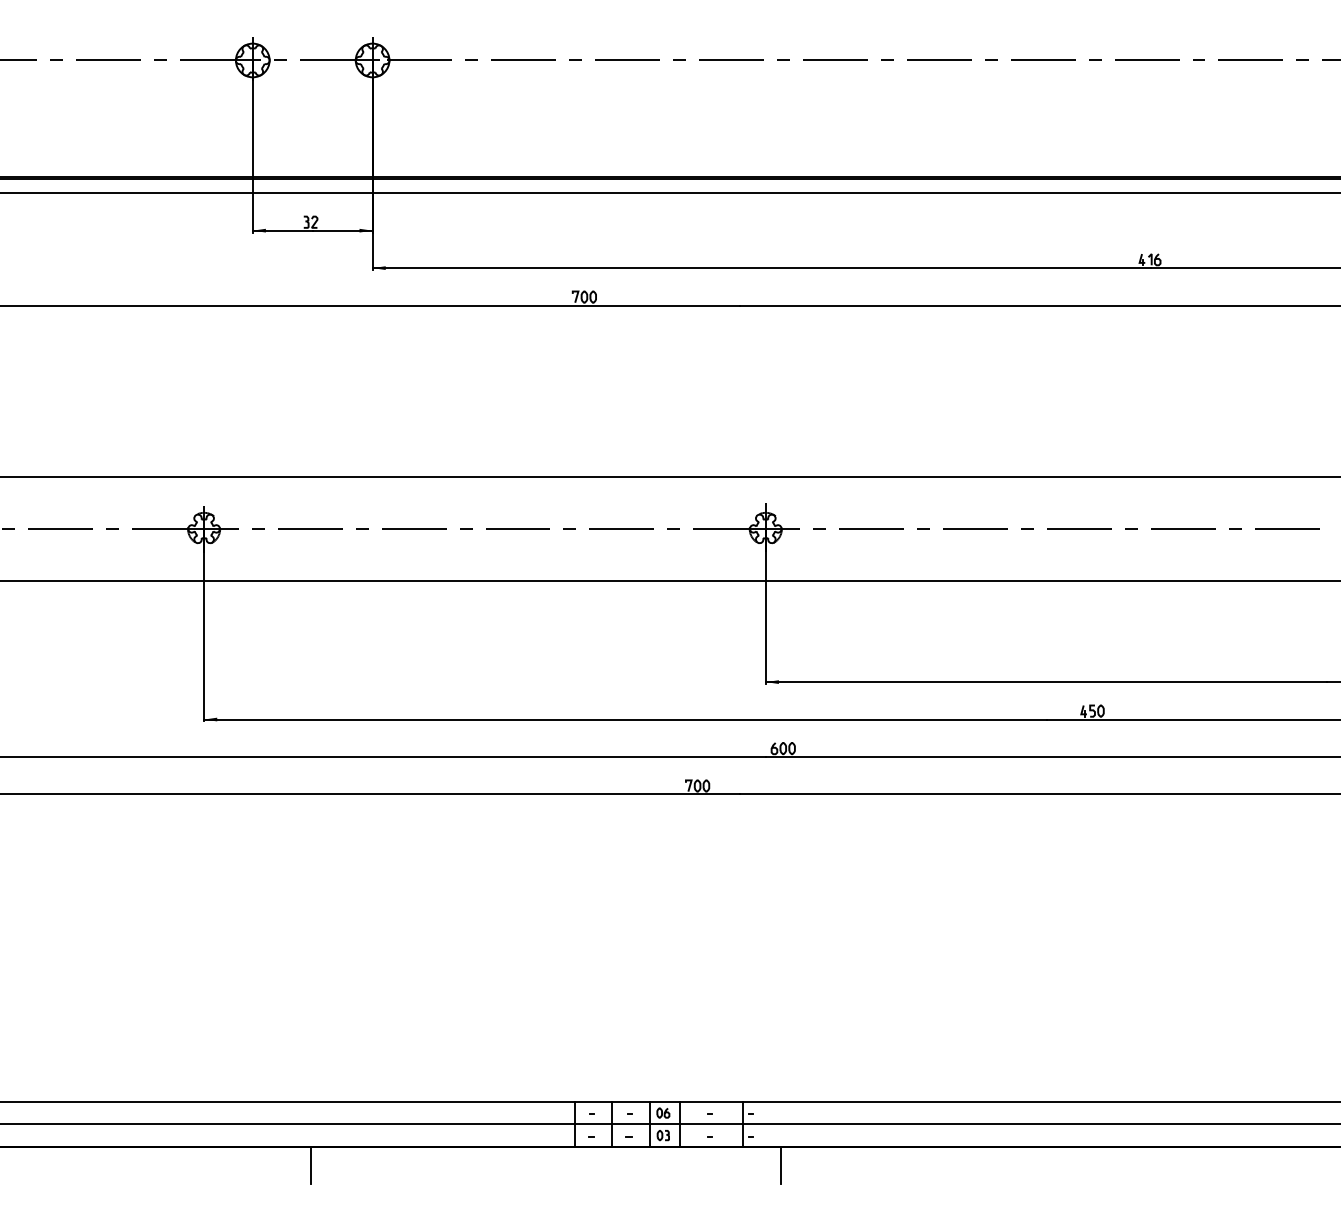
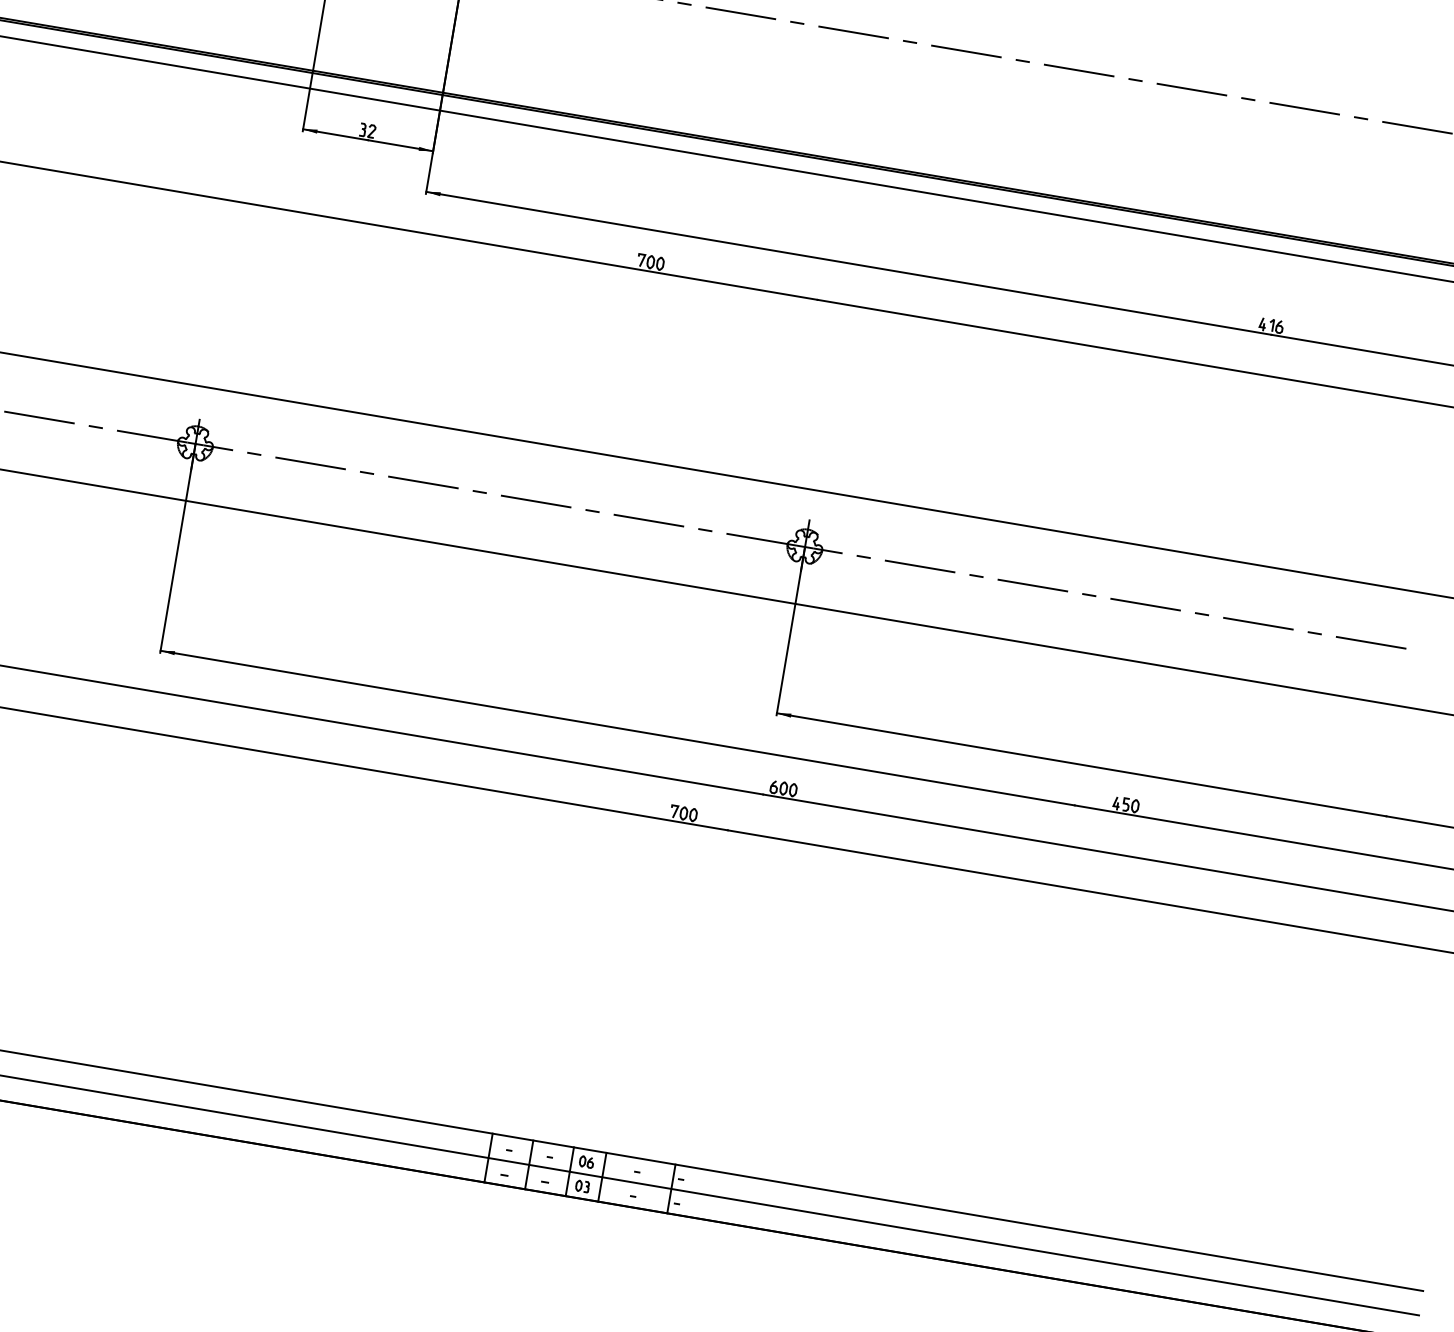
line: (310, 1165) -> (194, 1154), removed
line: (780, 1165) -> (704, 1240), removed

